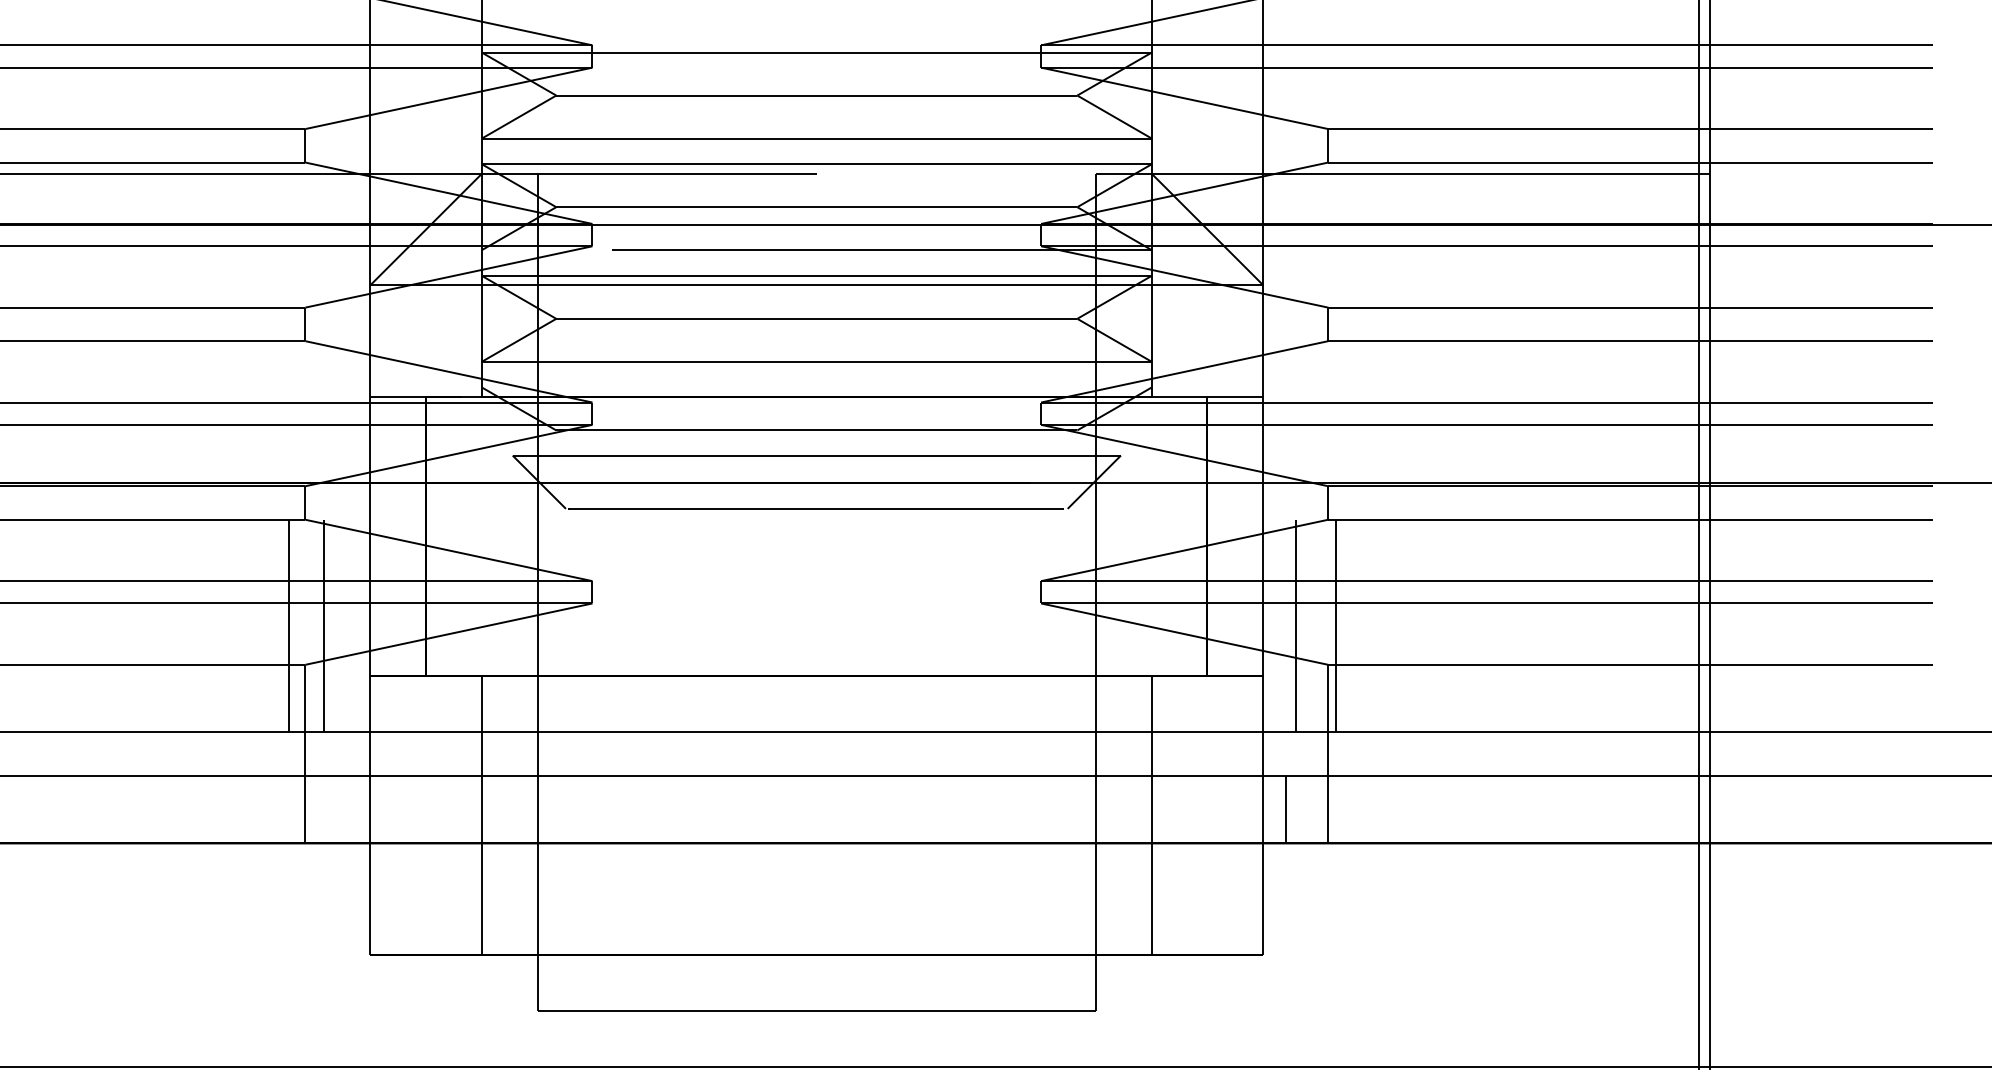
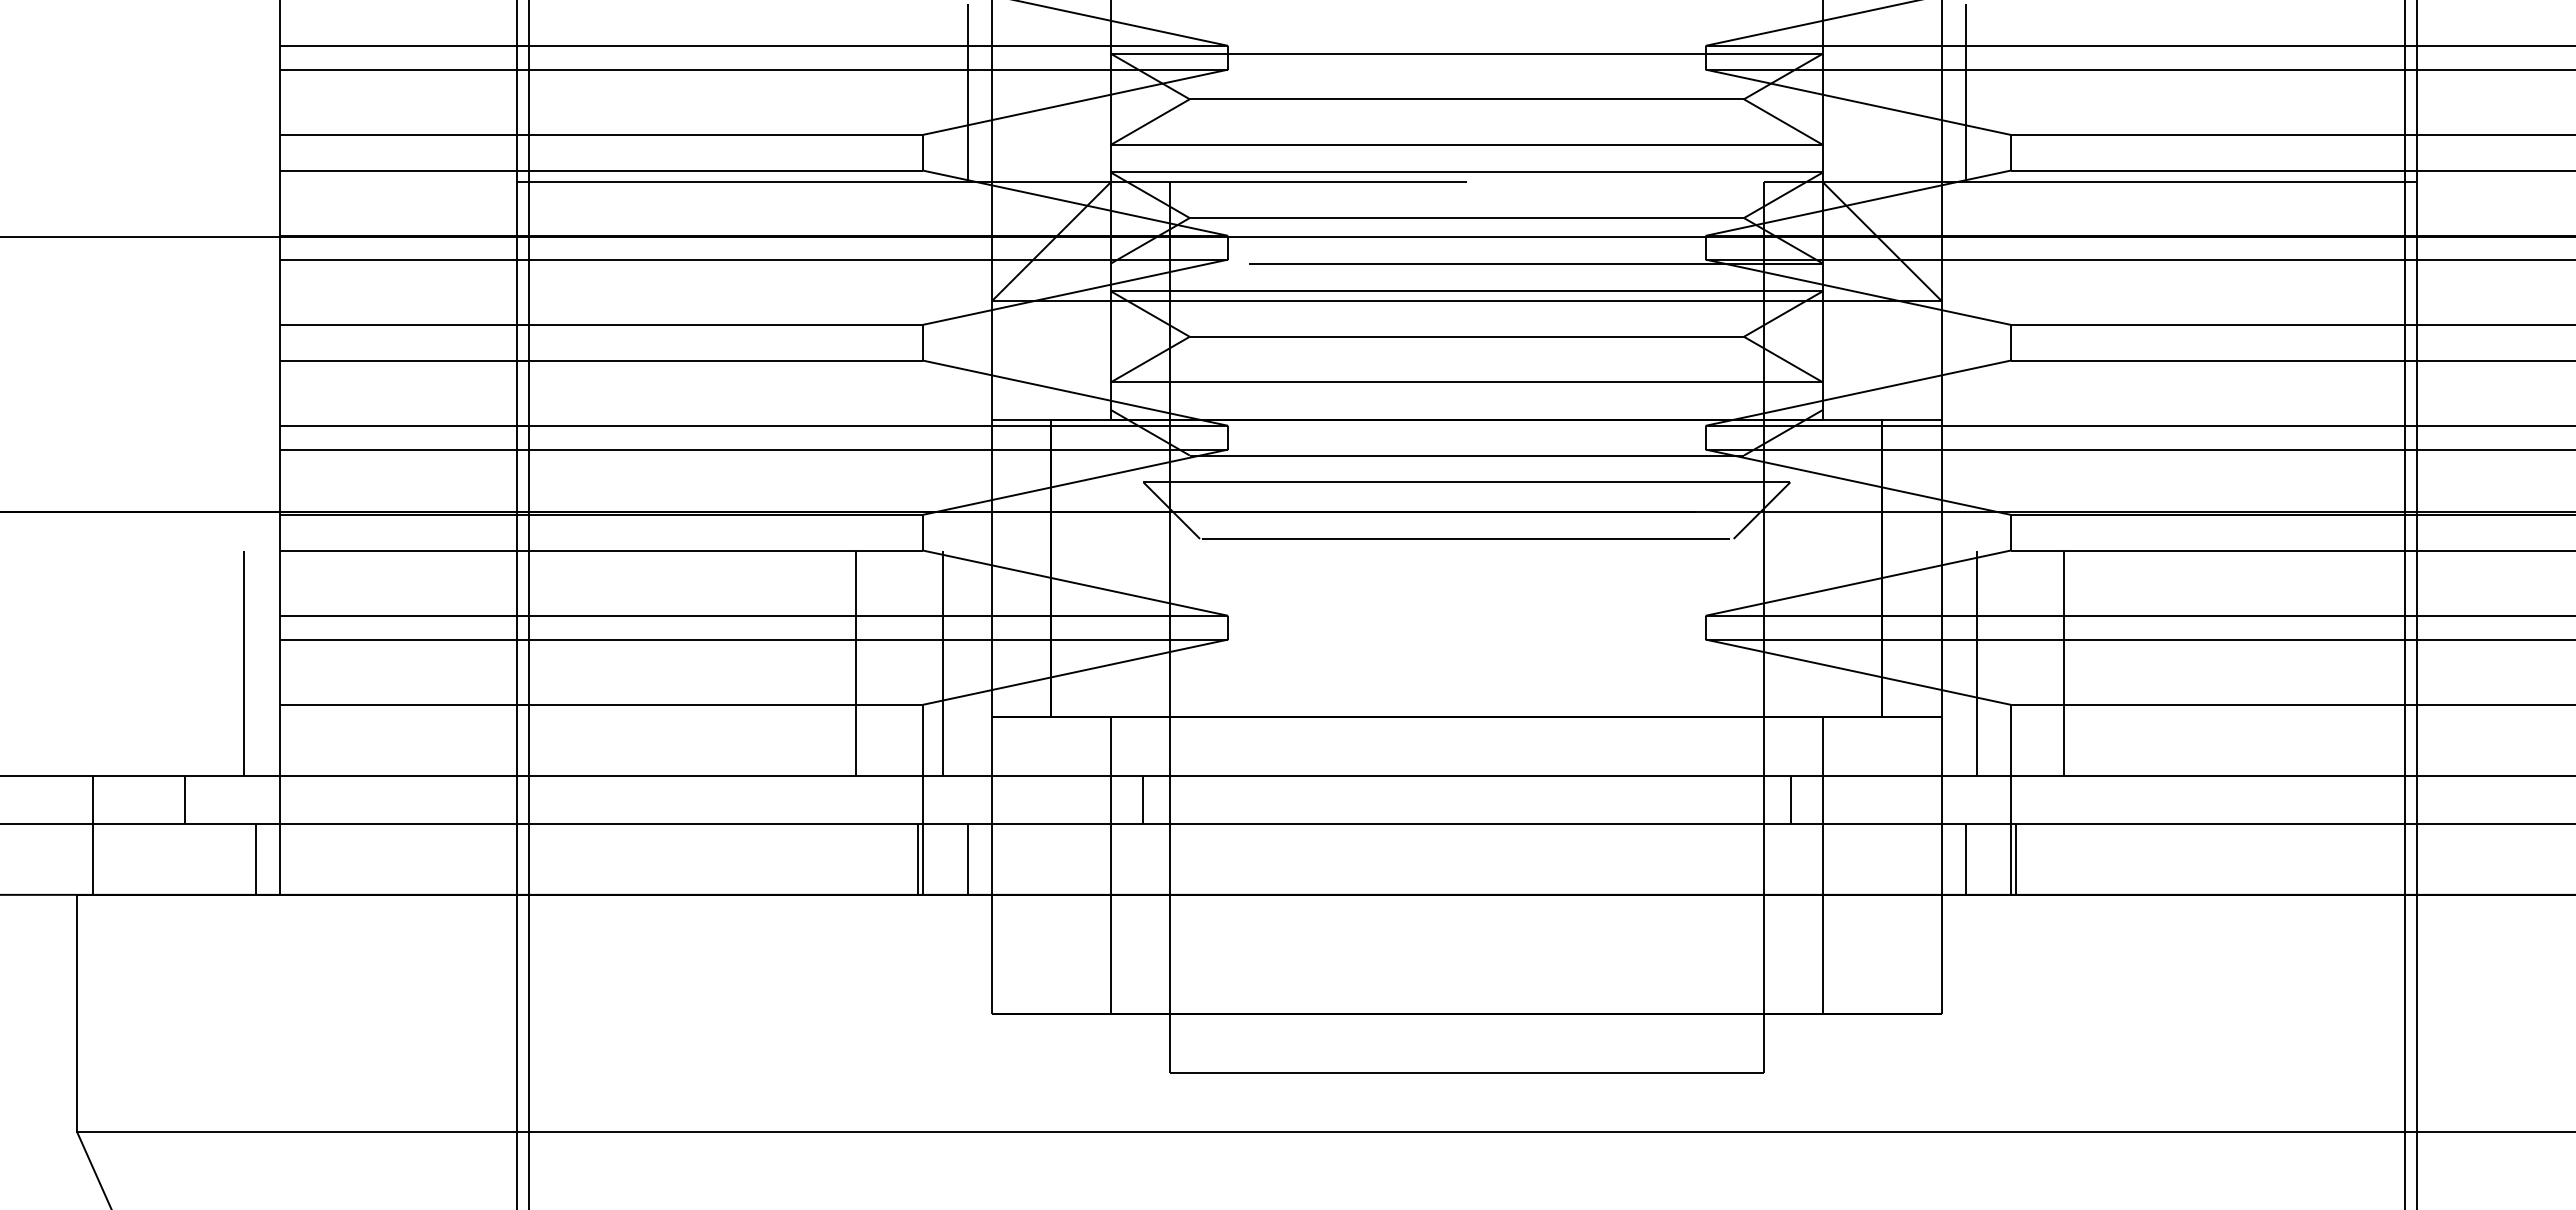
line: (348, 90) -> (968, 93), added
line: (1285, 90) -> (1965, 93), added
line: (289, 625) -> (855, 663), moved
line: (1335, 625) -> (2063, 663), moved
line: (511, 753) -> (1142, 799), added
line: (1122, 753) -> (1791, 799), added
line: (300, 809) -> (917, 858), added
line: (348, 809) -> (968, 858), added
line: (1333, 809) -> (2016, 858), added

